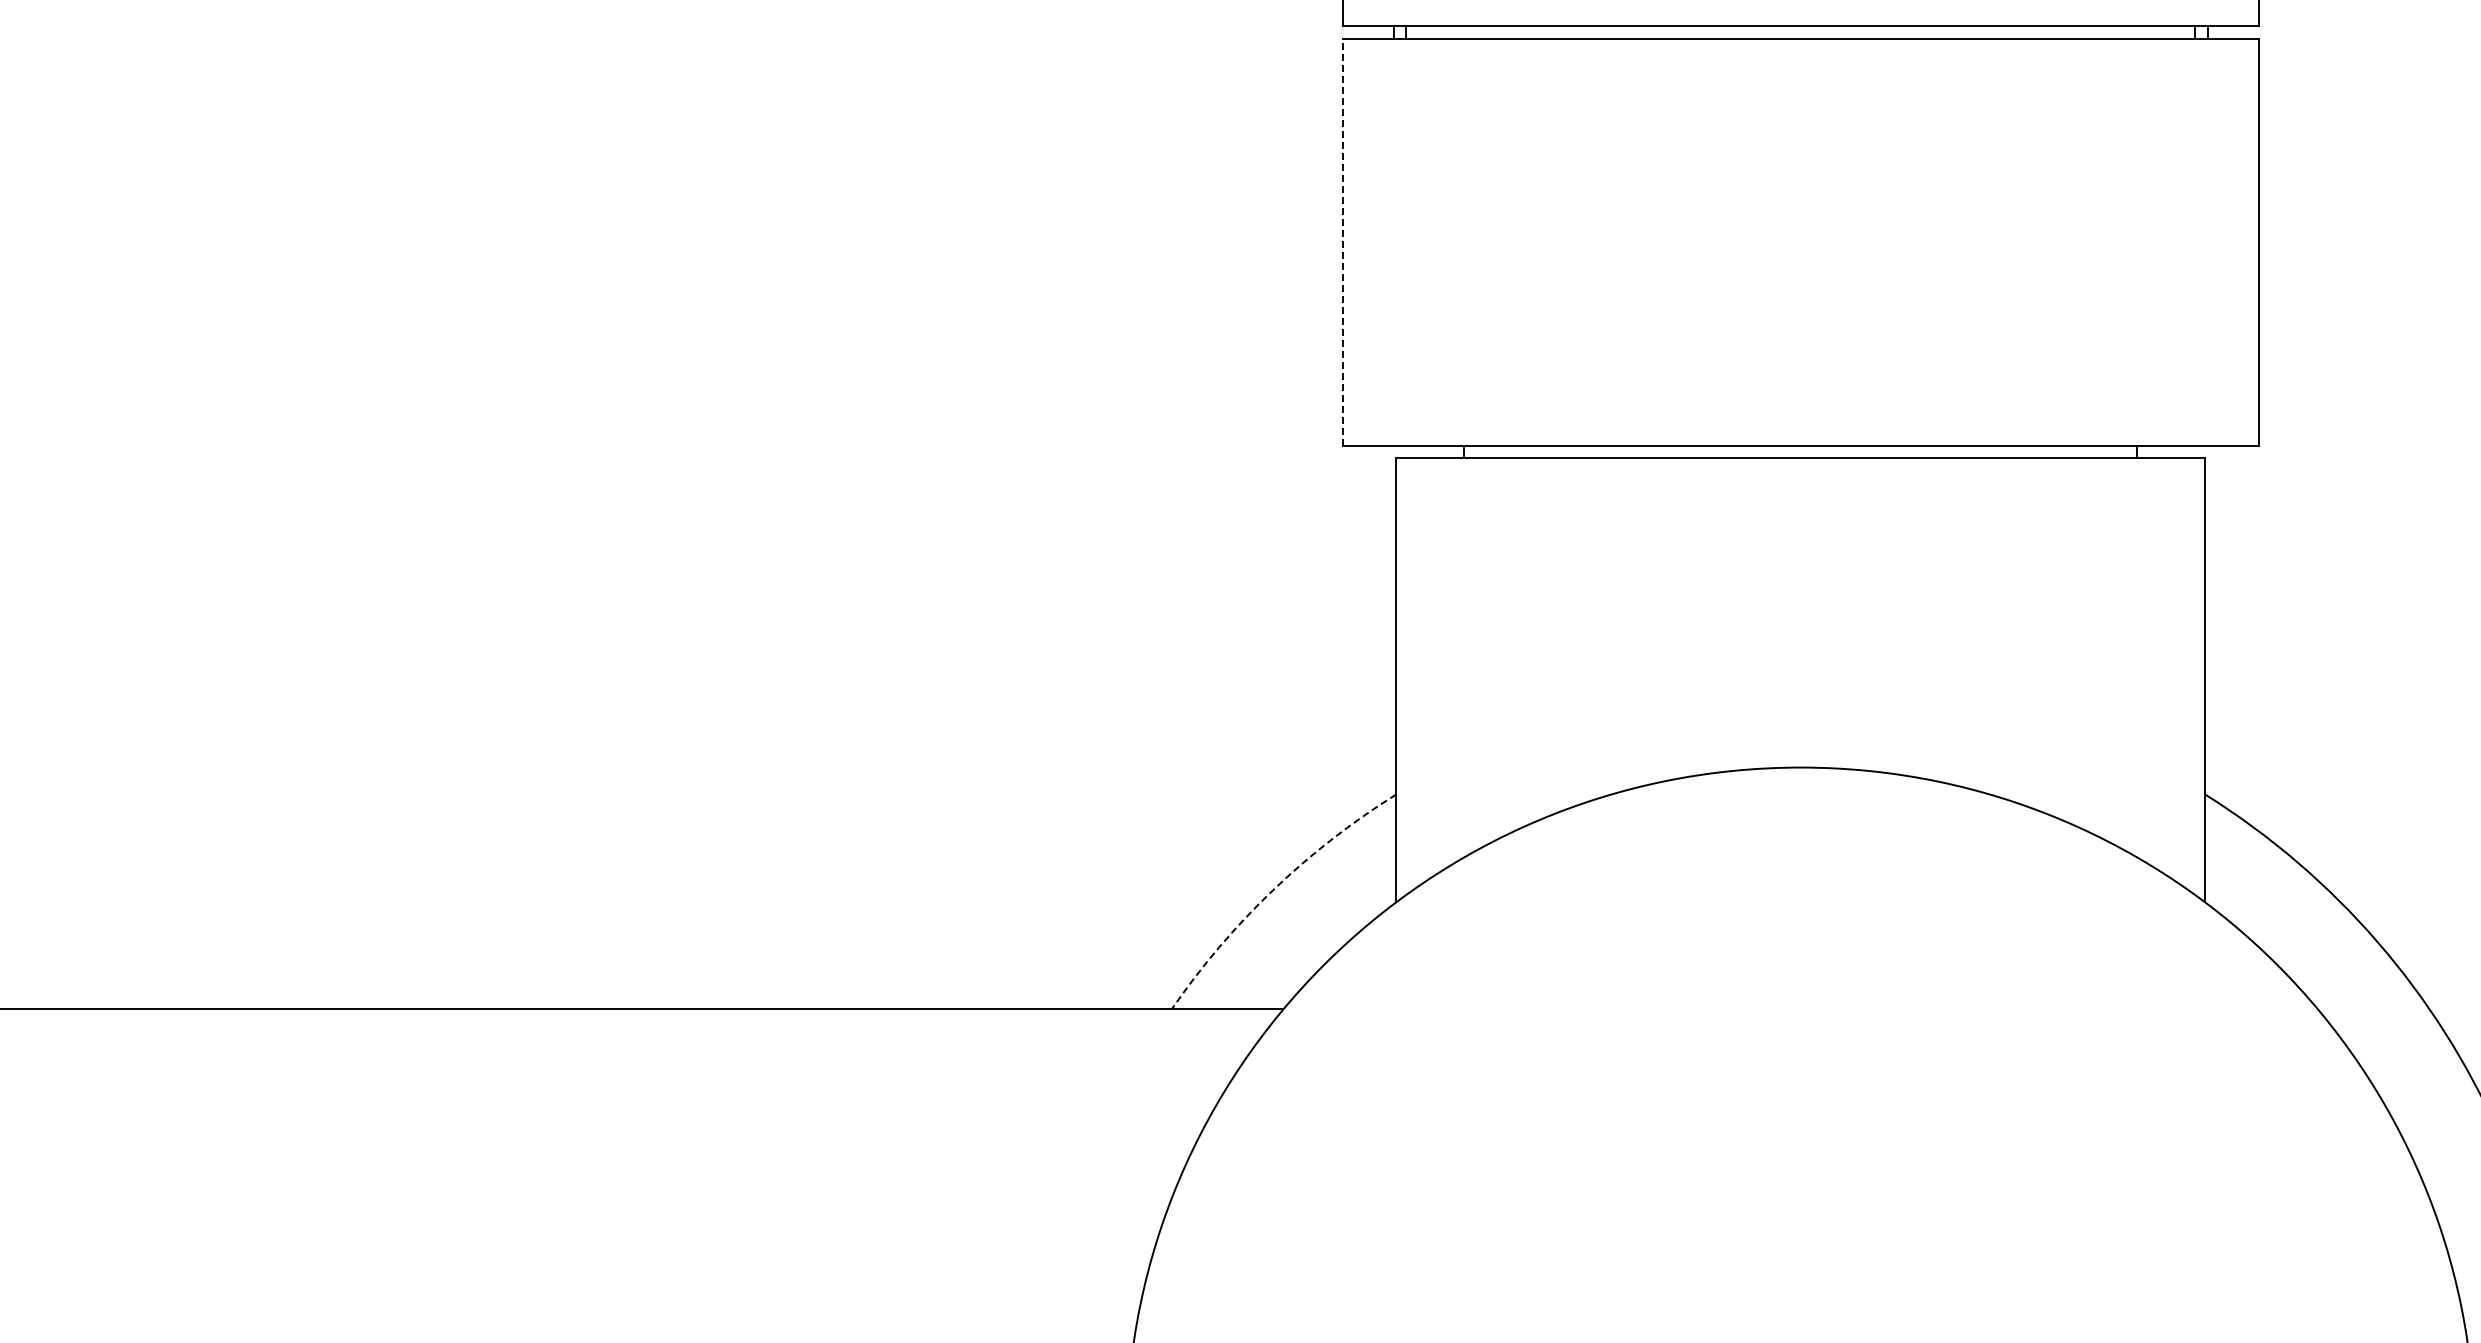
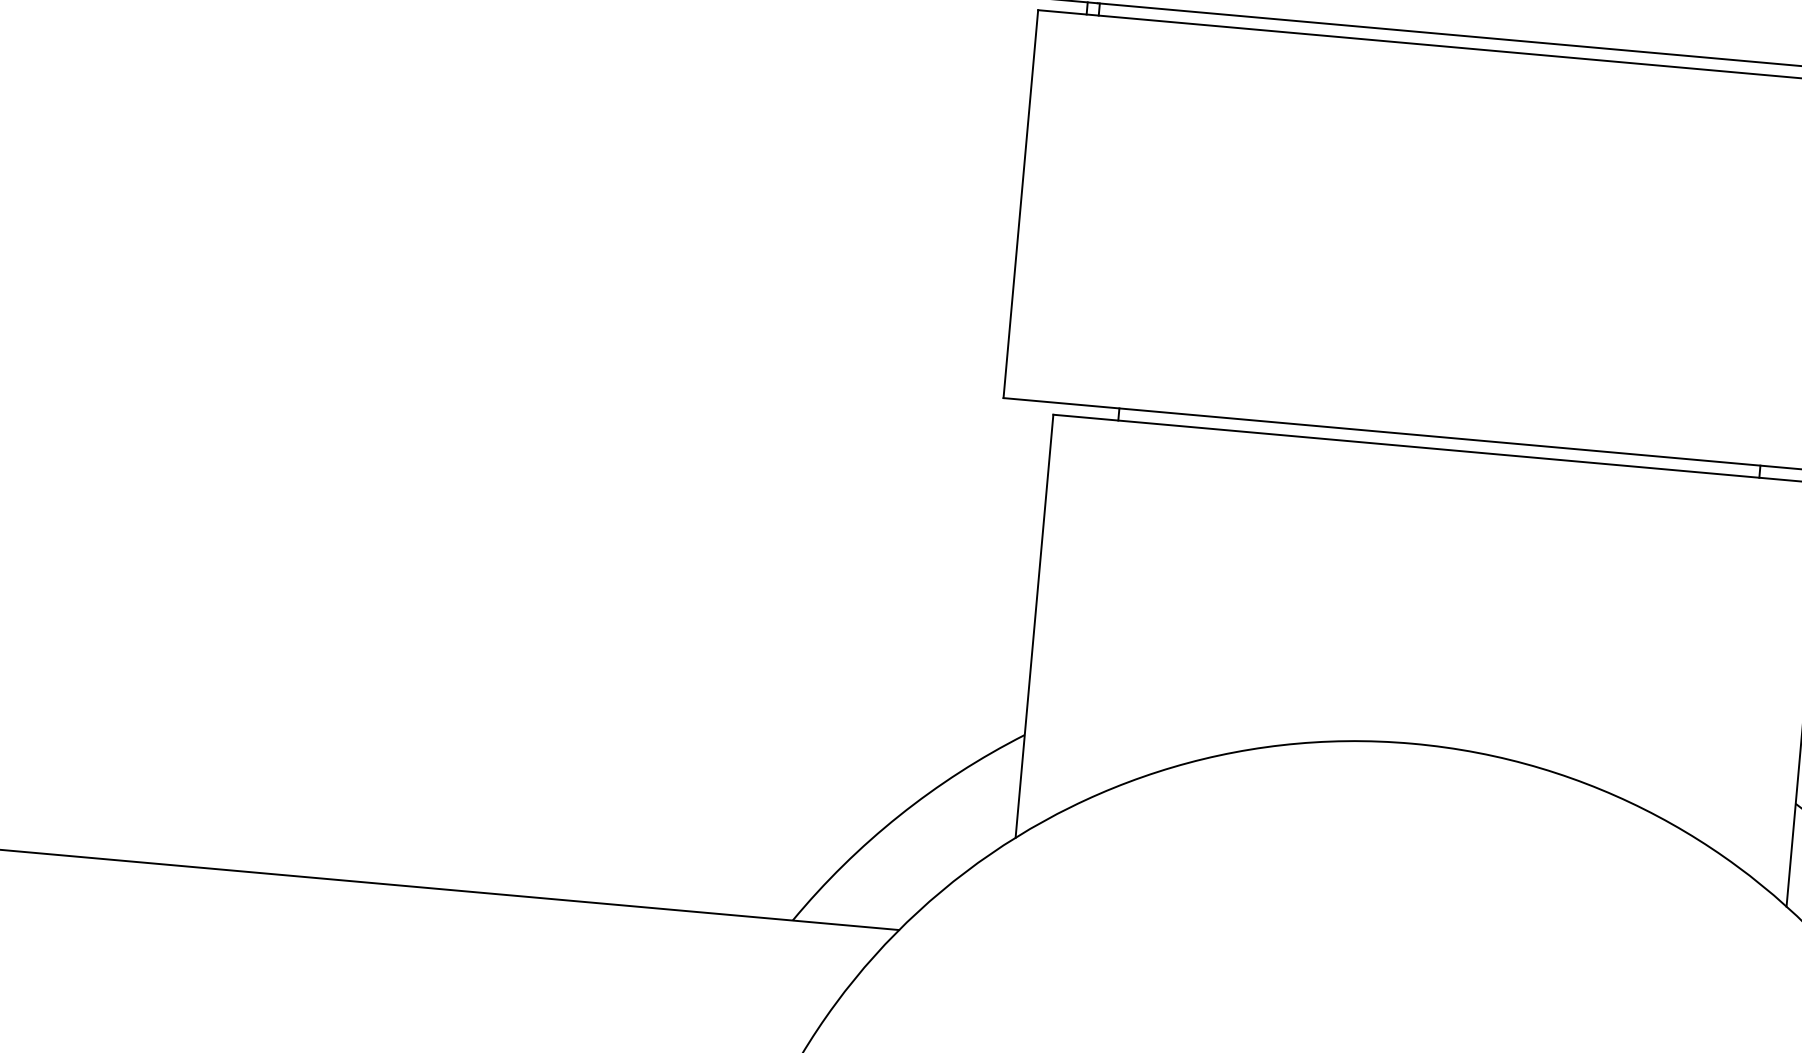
line: (1342, 242) -> (1020, 204), dashed -> solid
arc: (1272, 890) -> (898, 815), dashed -> solid

